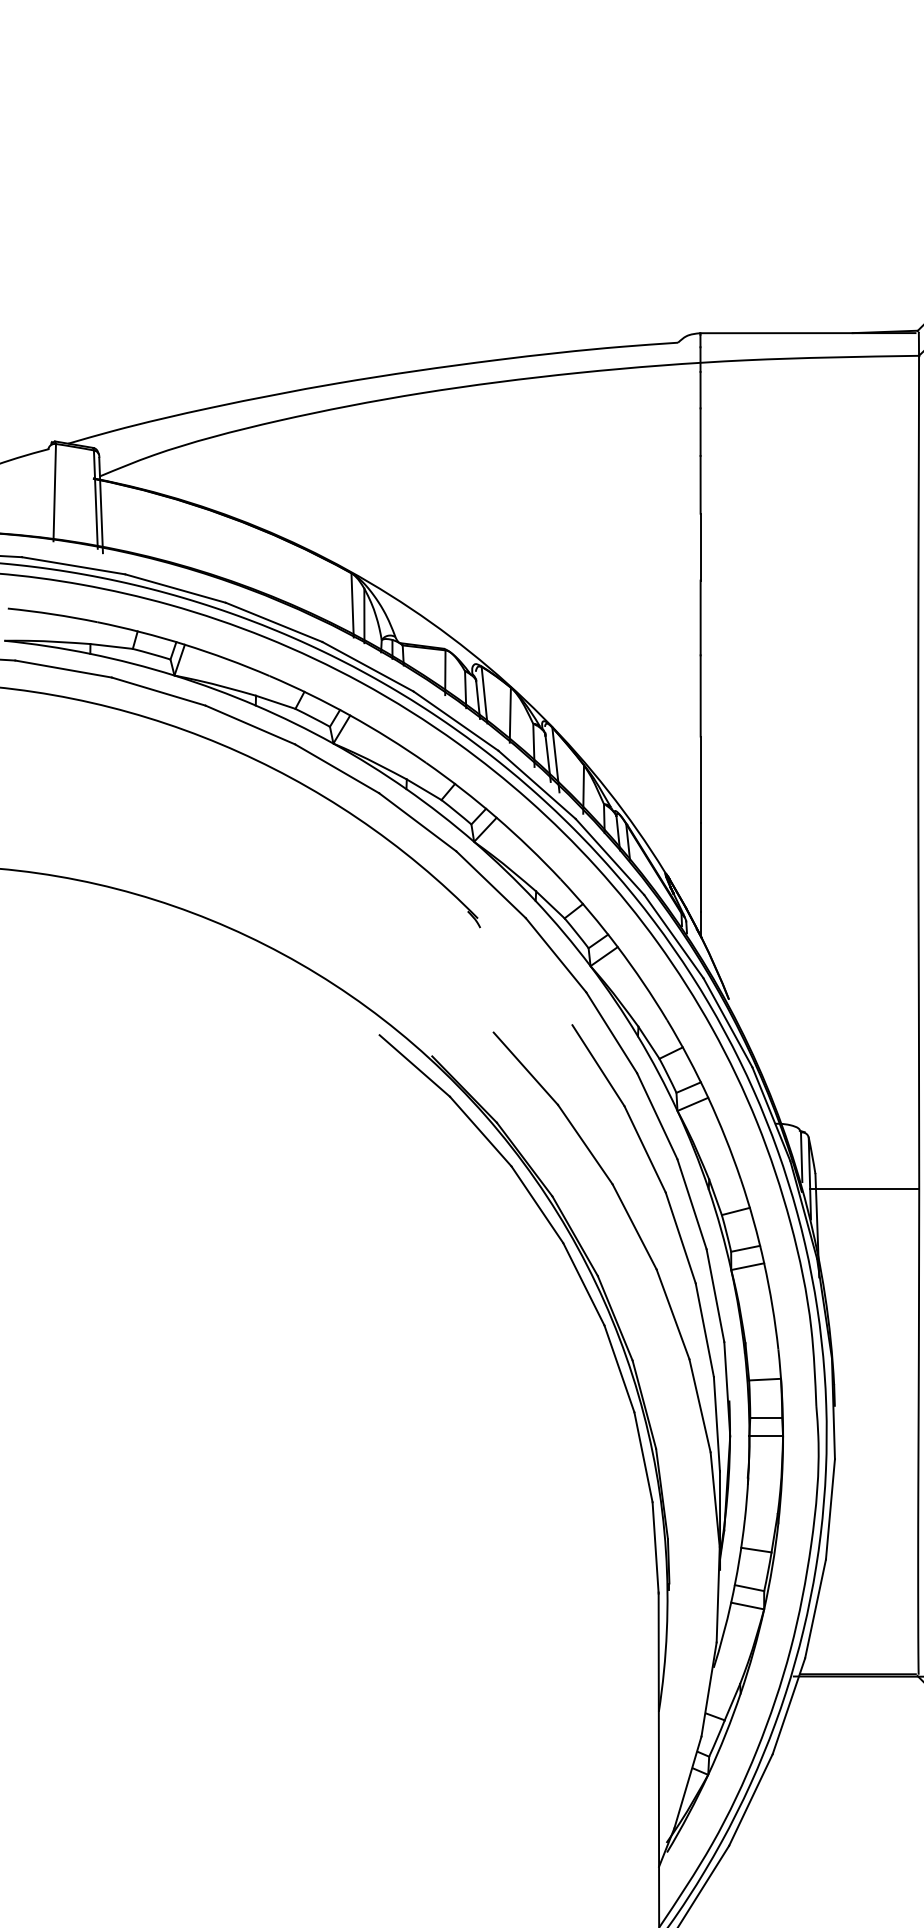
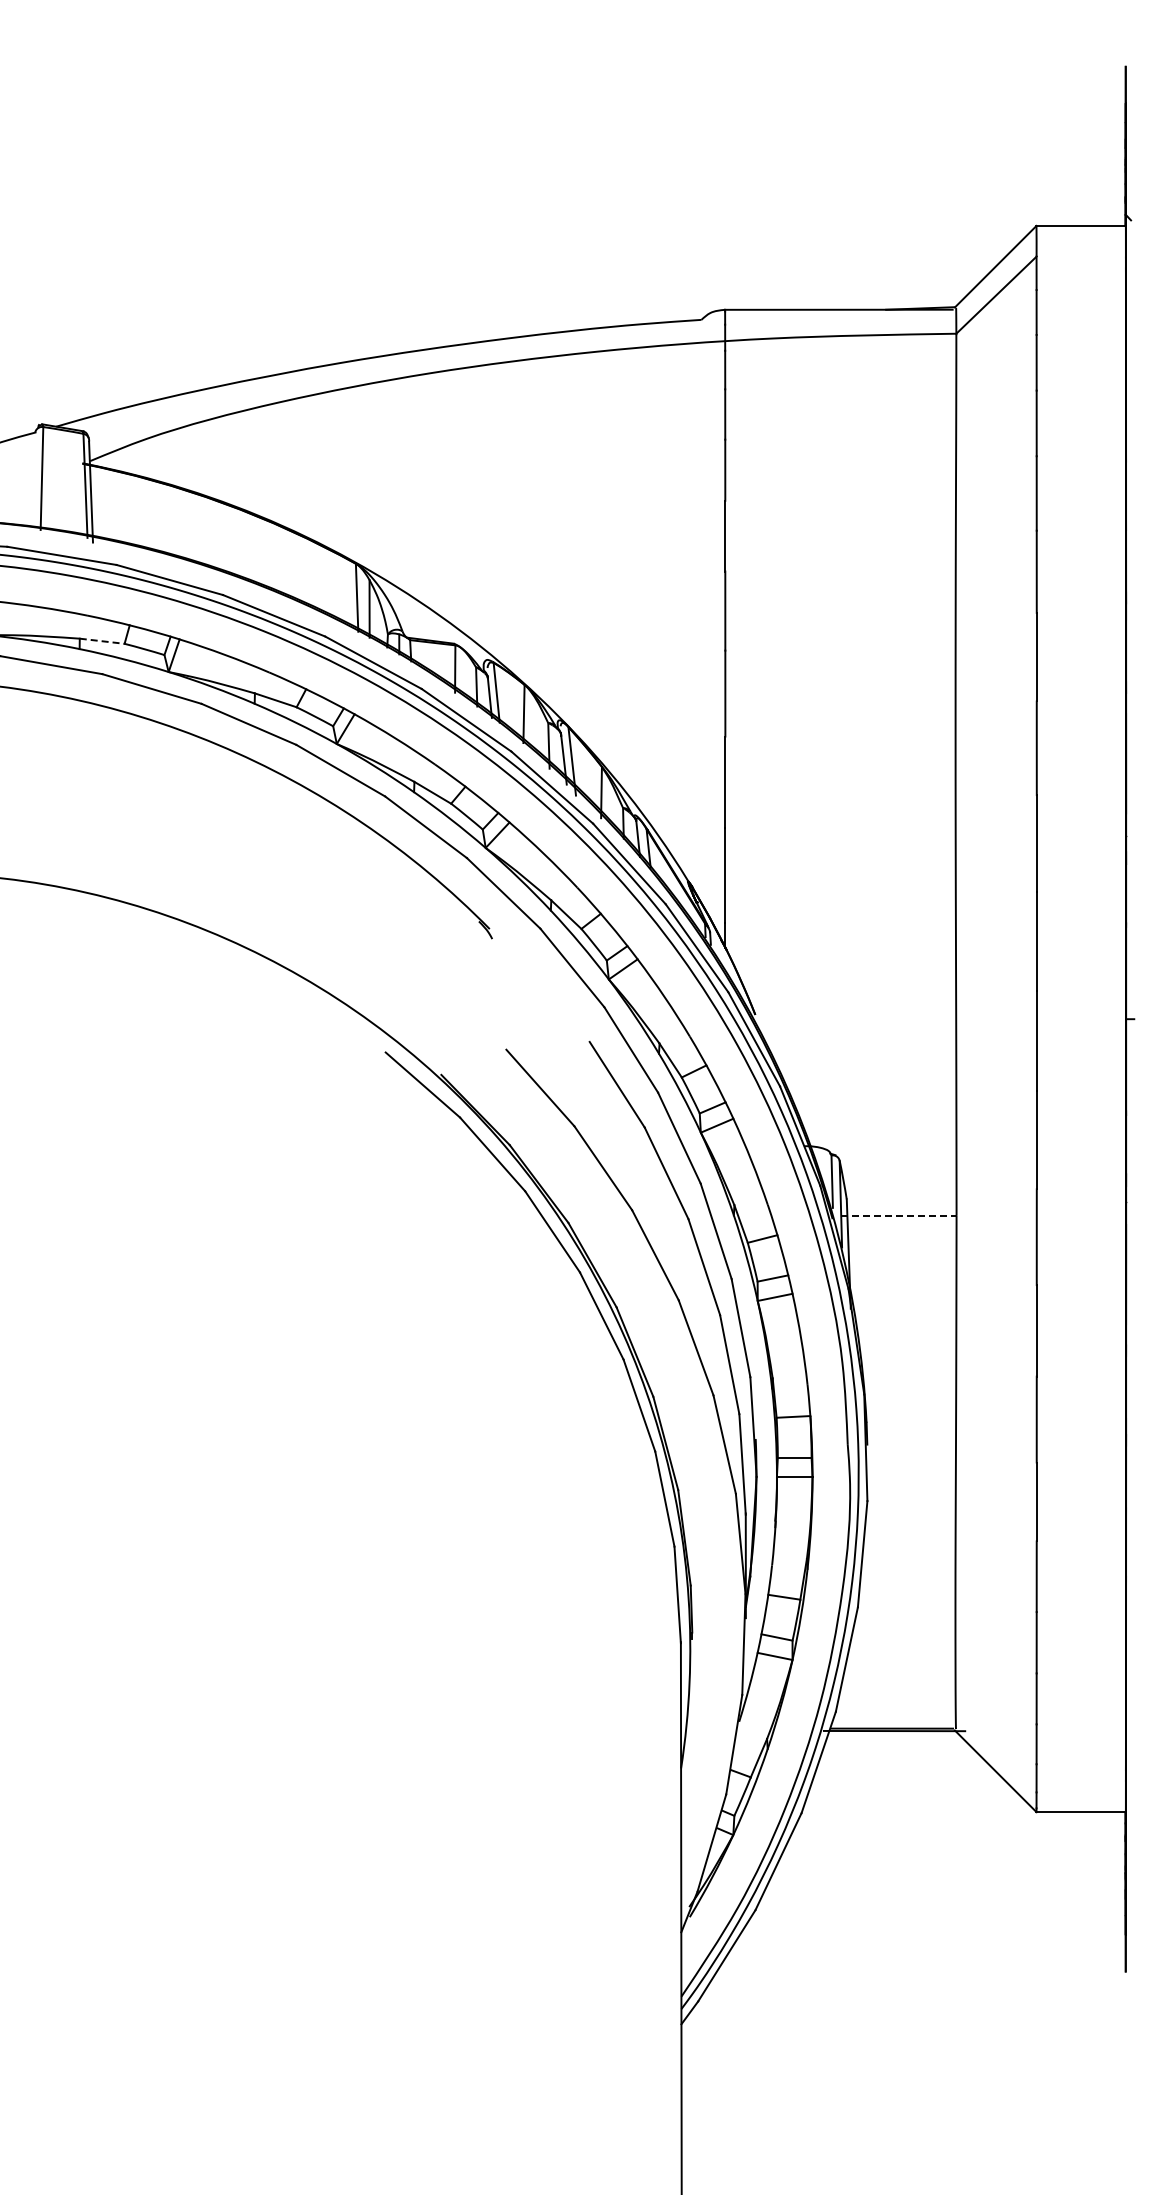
line: (111, 646) -> (102, 641), solid -> dashed
line: (864, 1189) -> (898, 1215), solid -> dashed

